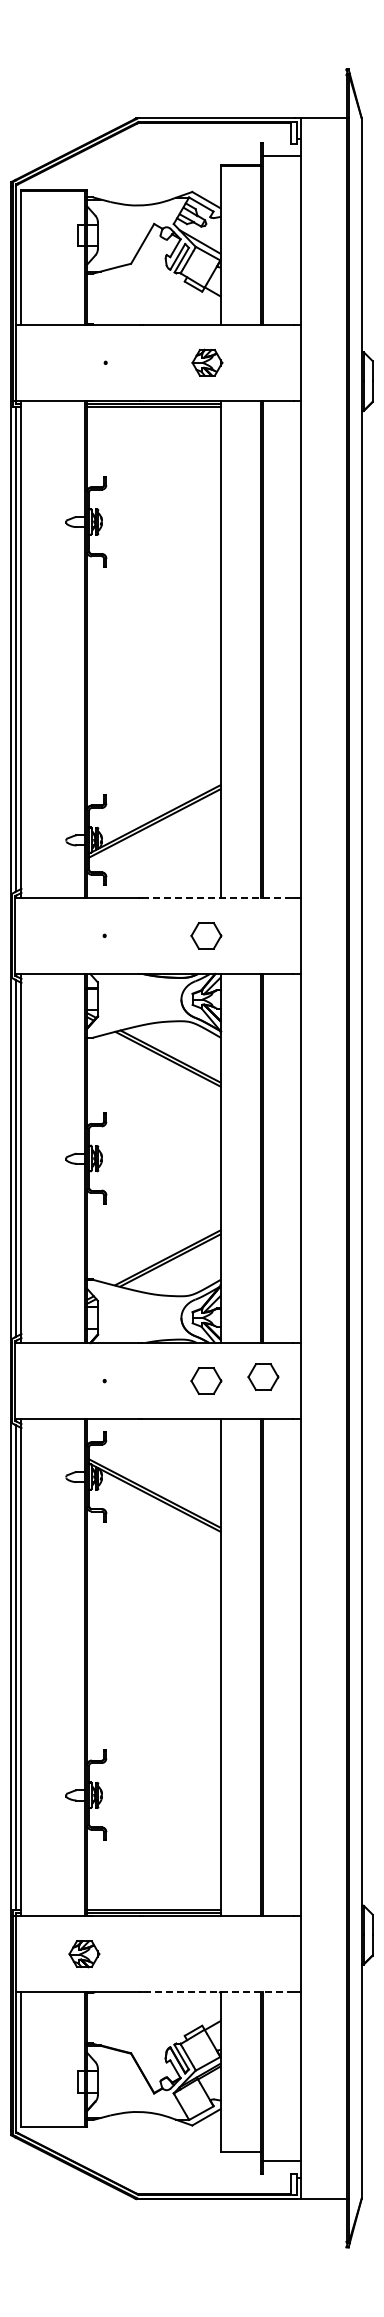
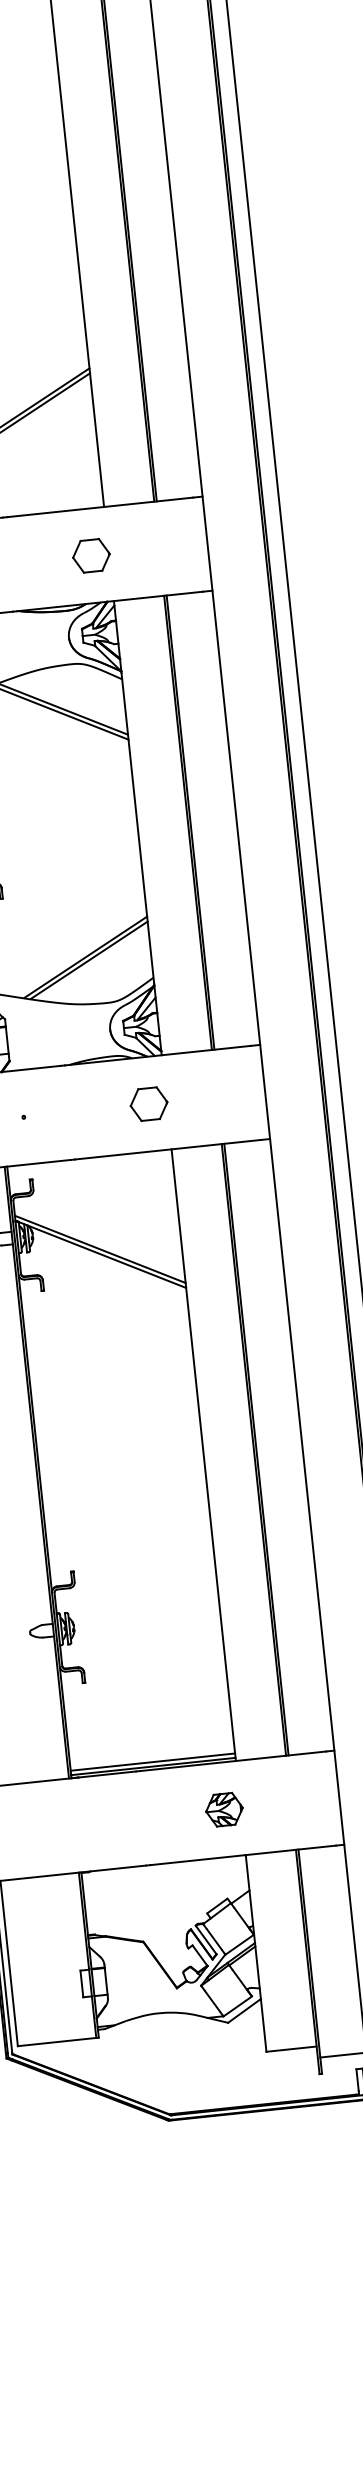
line: (218, 897) -> (101, 507), dashed -> solid
part: (263, 1376) -> (218, 1091), removed
part: (84, 1954) -> (224, 1810), moved
line: (218, 1992) -> (243, 1855), dashed -> solid

